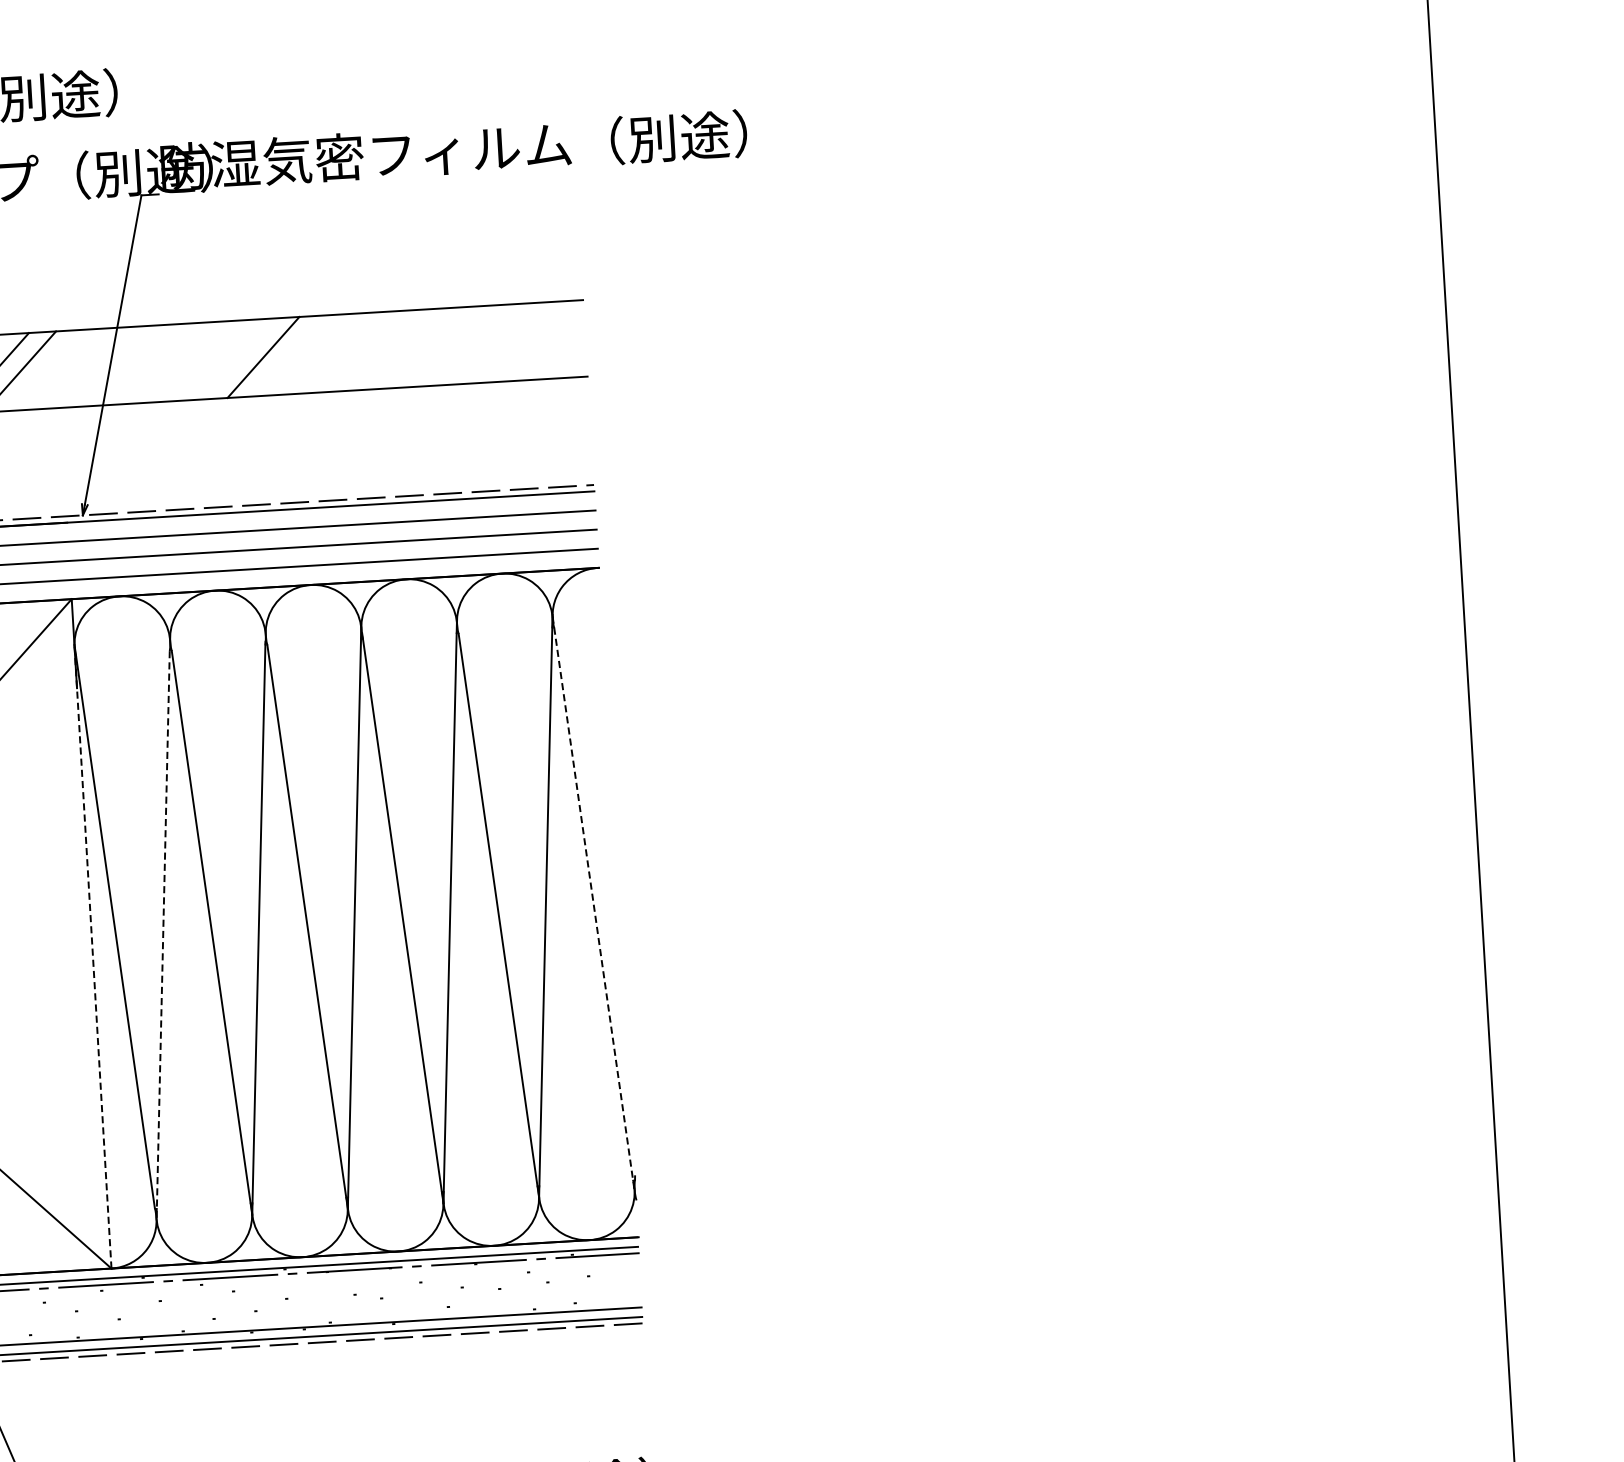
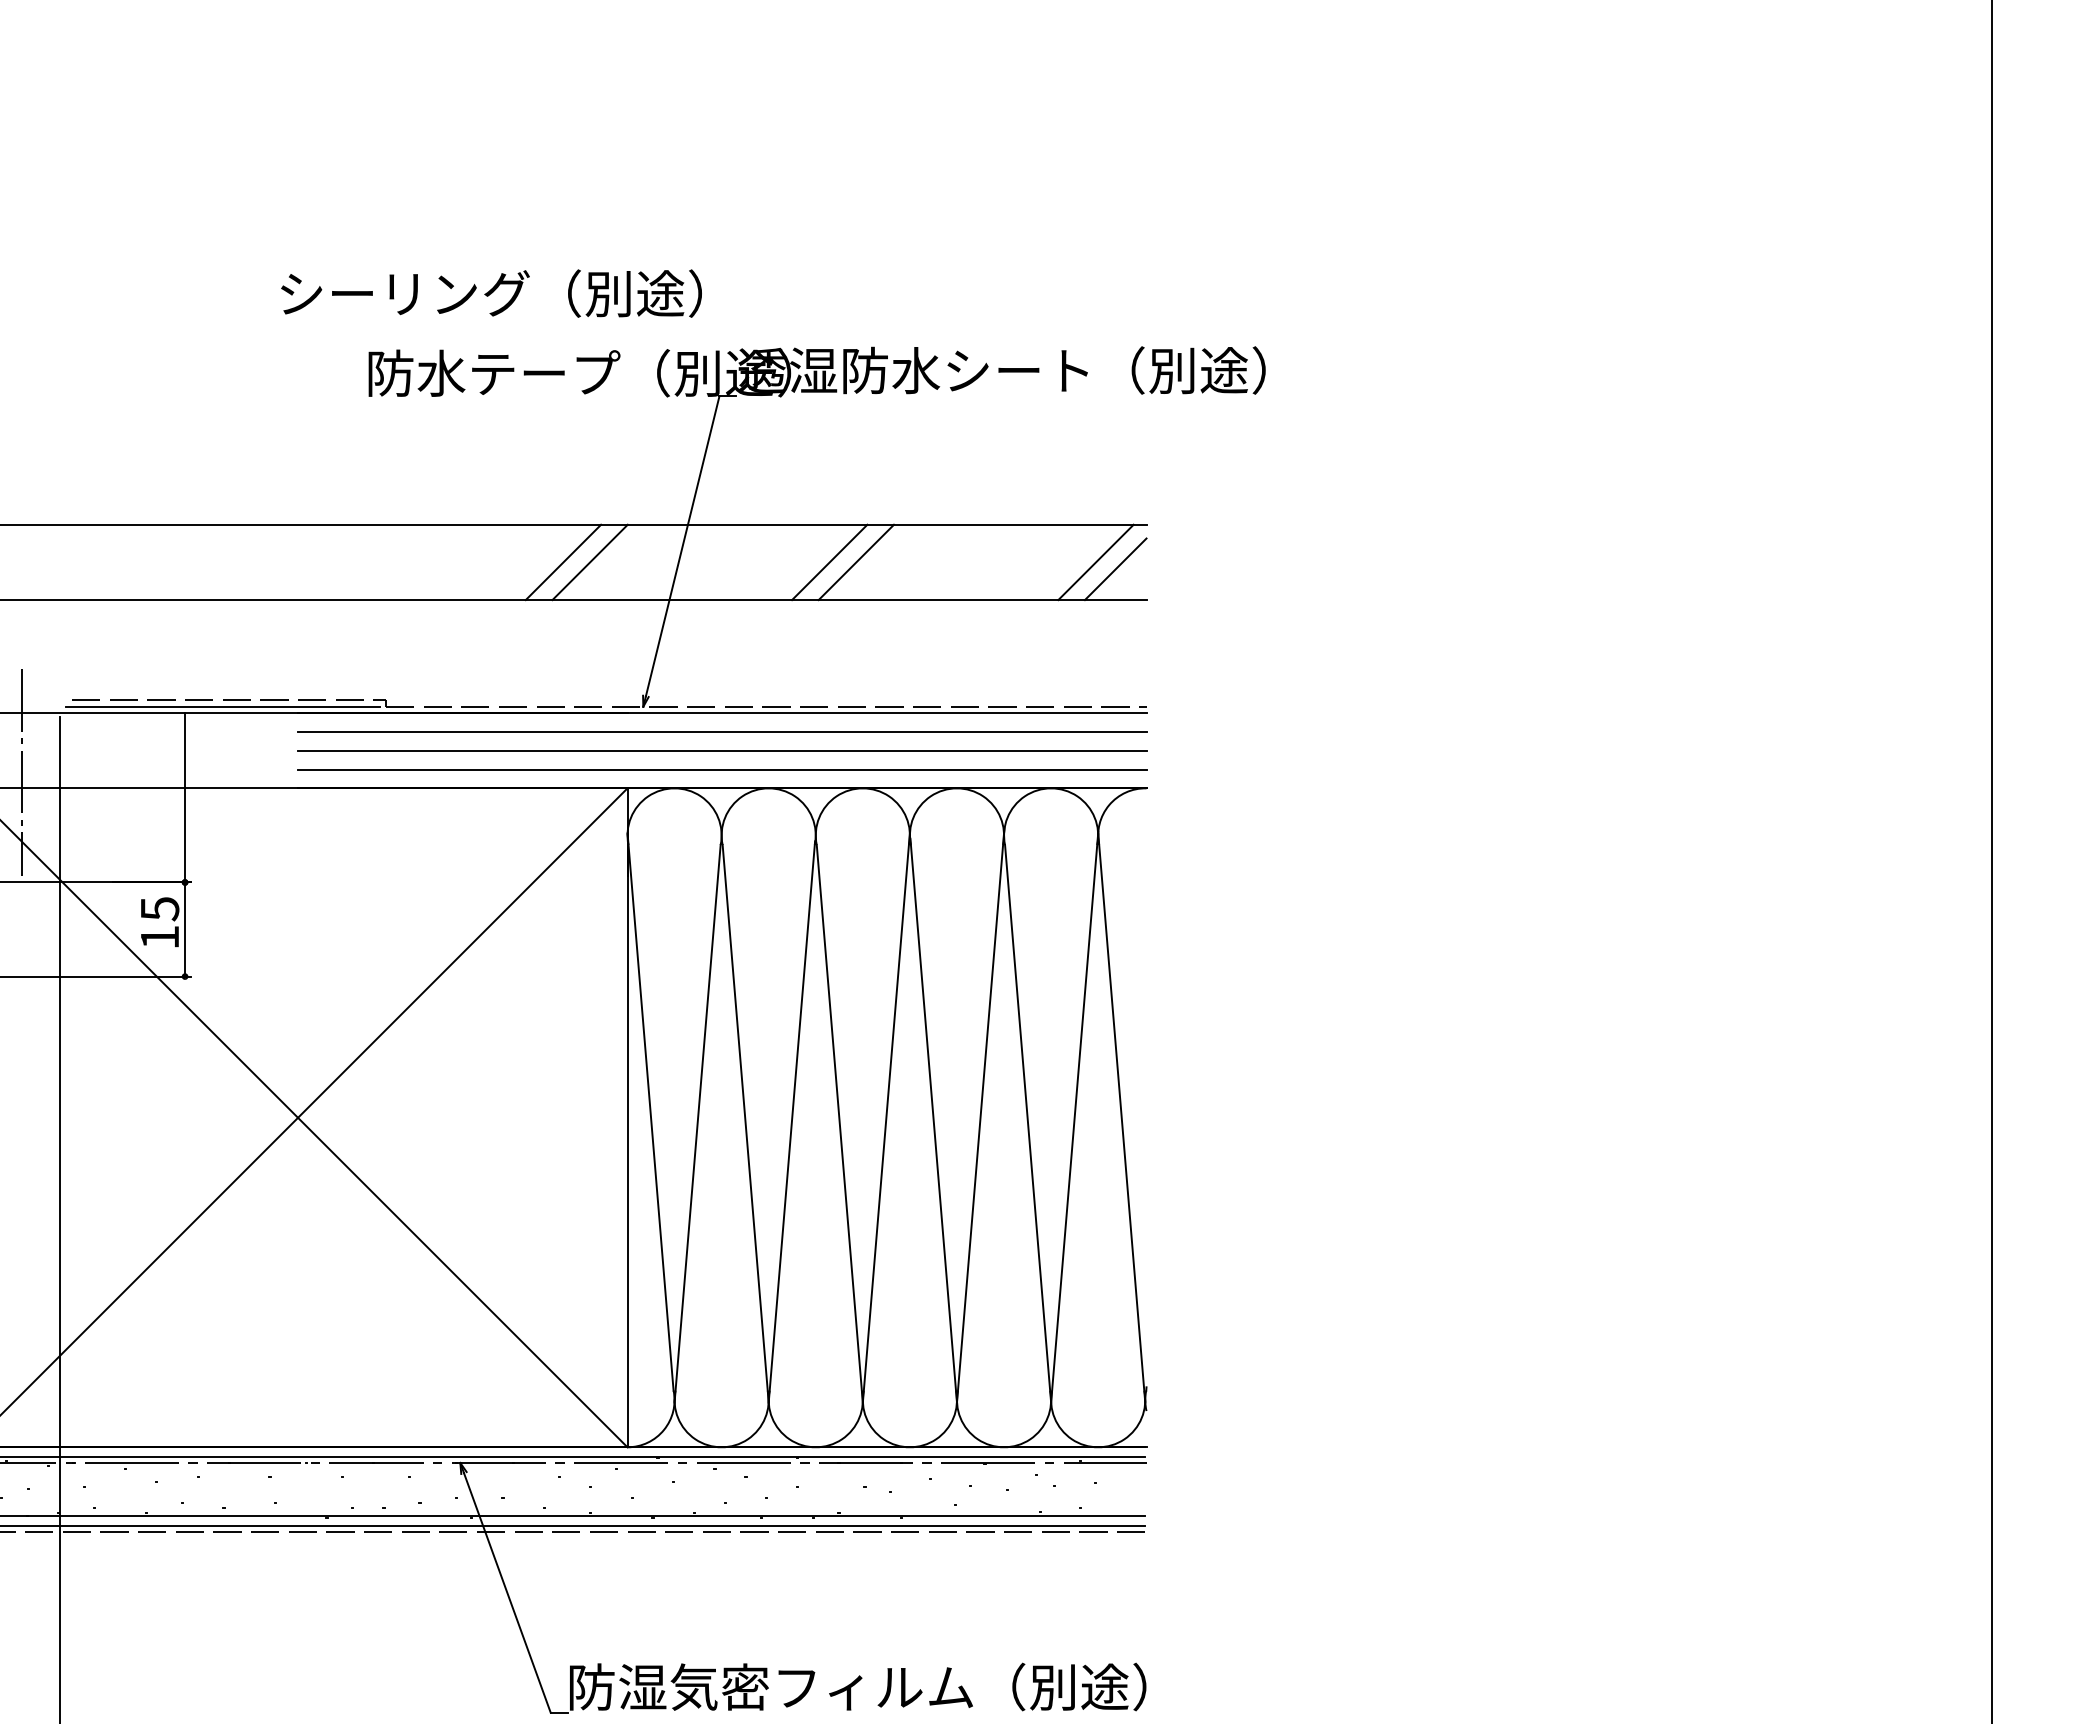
text: (452, 150) -> (1027, 370), 防湿気密フィルム（別途） -> 透湿防水シート（別途）
line: (533, 341) -> (1095, 562), added
line: (554, 347) -> (1115, 569), added
line: (289, 356) -> (855, 562), added
line: (593, 904) -> (1121, 1118), dashed -> solid
line: (163, 935) -> (697, 1123), dashed -> solid
line: (93, 957) -> (627, 1141), dashed -> solid

